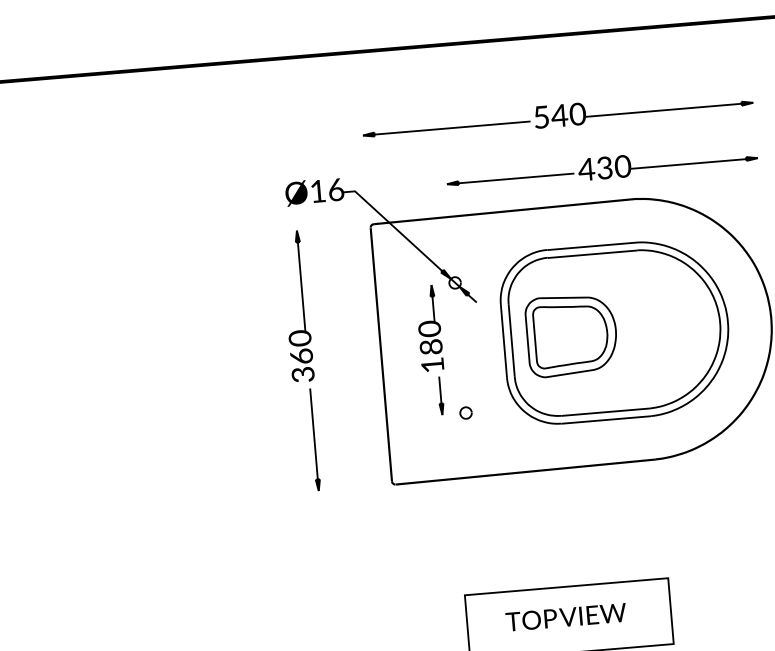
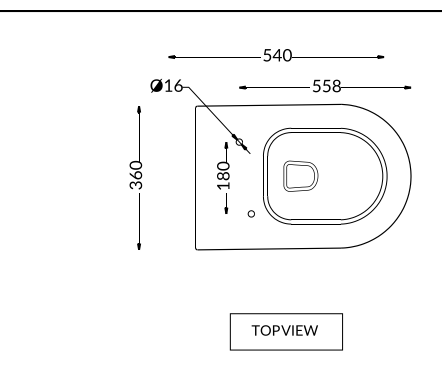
part: (558, 116) -> (276, 55), moved
text: (604, 167) -> (326, 85), 430 -> 558
part: (571, 335) -> (300, 176), size x0.7
part: (301, 360) -> (135, 177), moved
curve: (462, 410) -> (249, 212), moved

